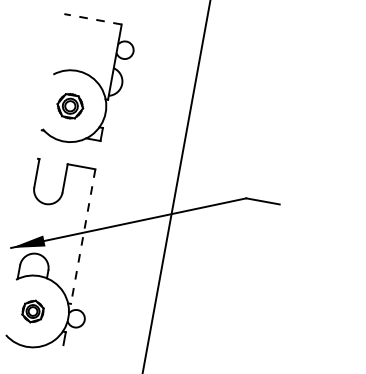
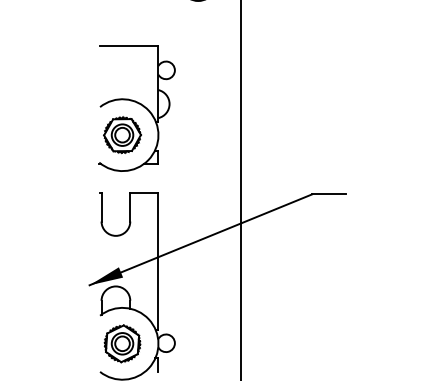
line: (92, 19) -> (128, 45), dashed -> solid
part: (70, 106) -> (122, 135), size x1.43
line: (83, 236) -> (158, 261), dashed -> solid
part: (33, 311) -> (122, 343), size x1.67

